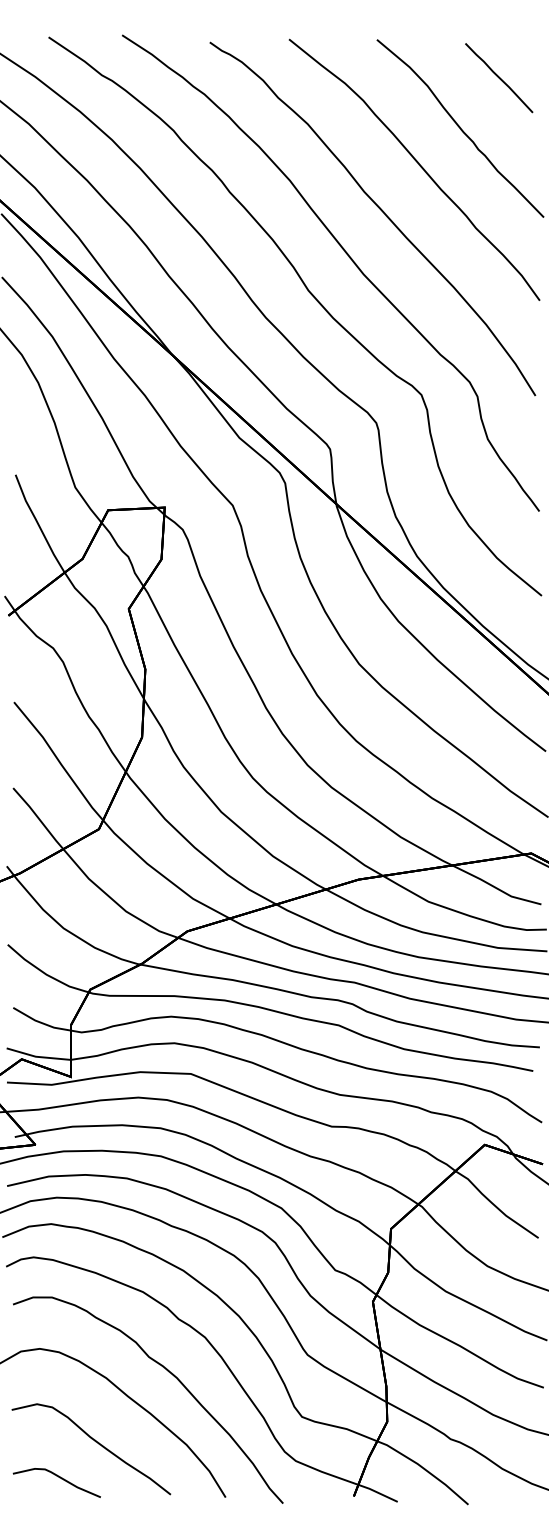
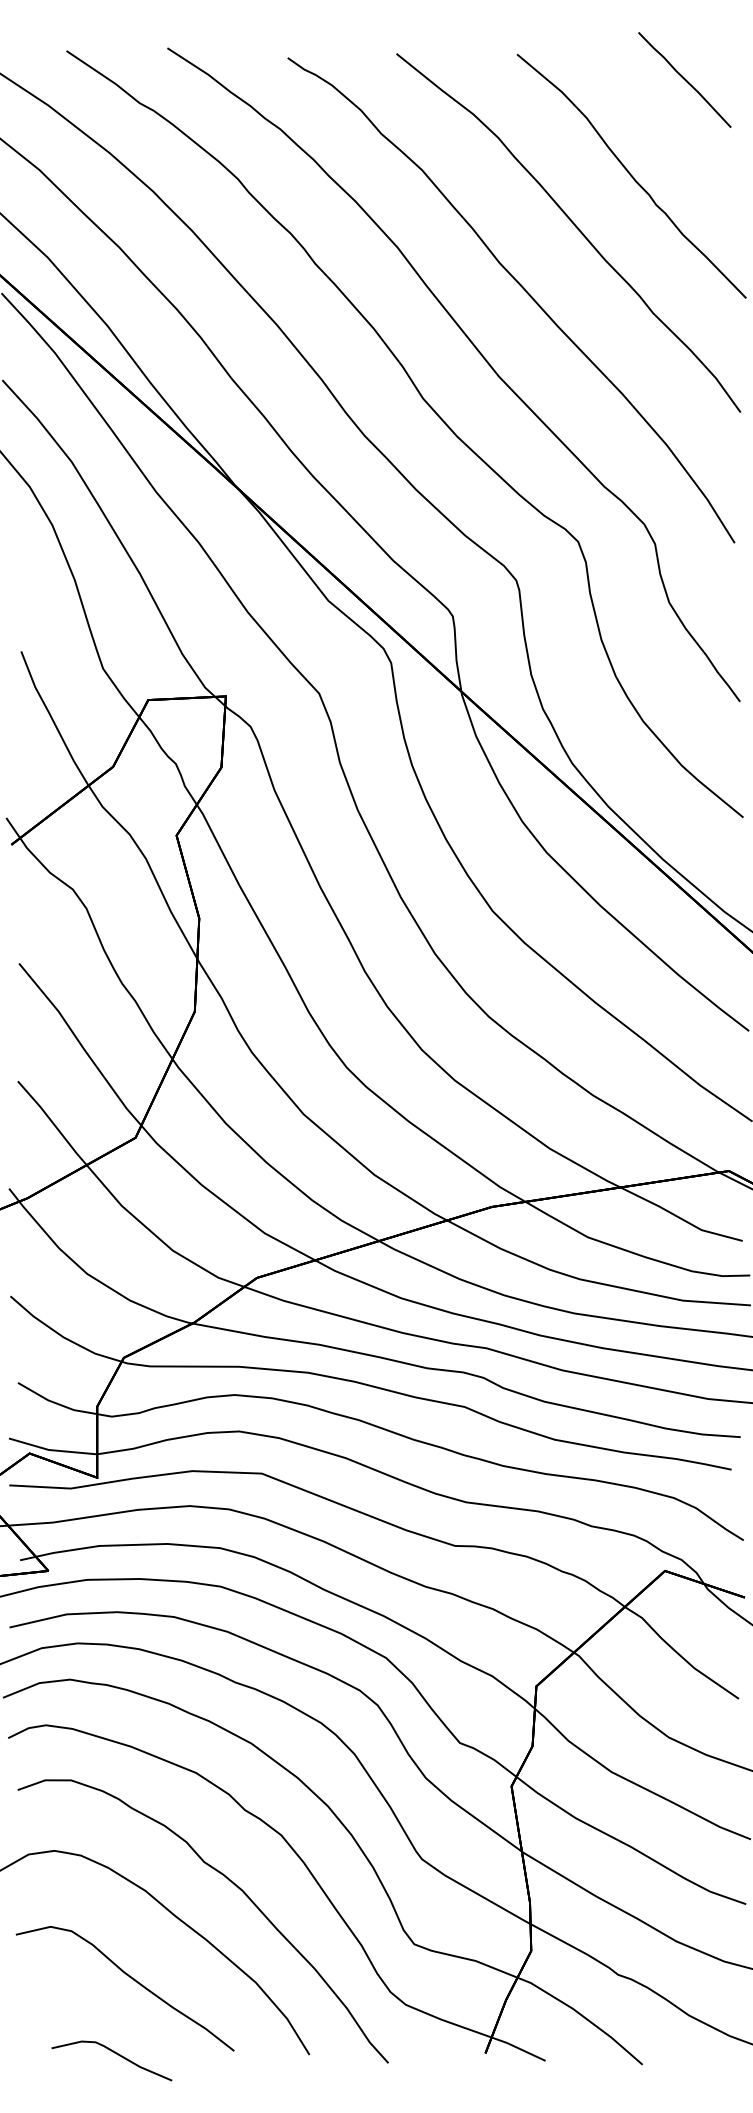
line: (498, 77) -> (684, 79), moved
curve: (58, 1477) -> (114, 2053), moved

